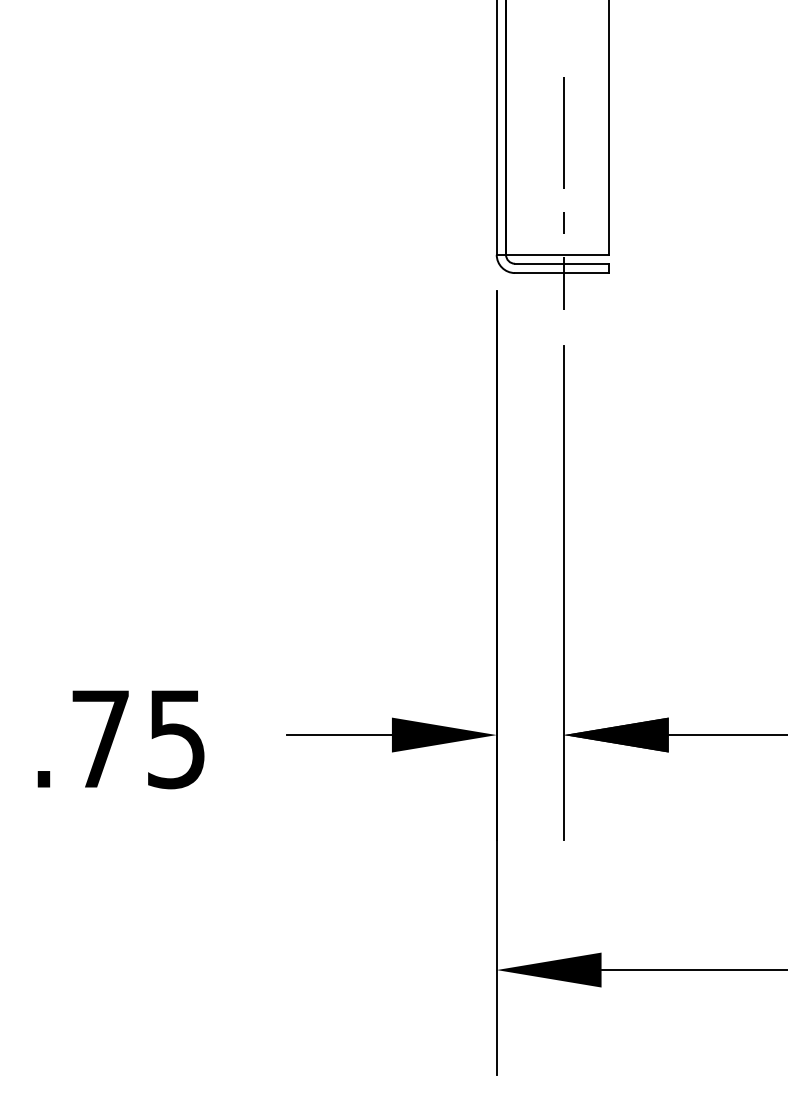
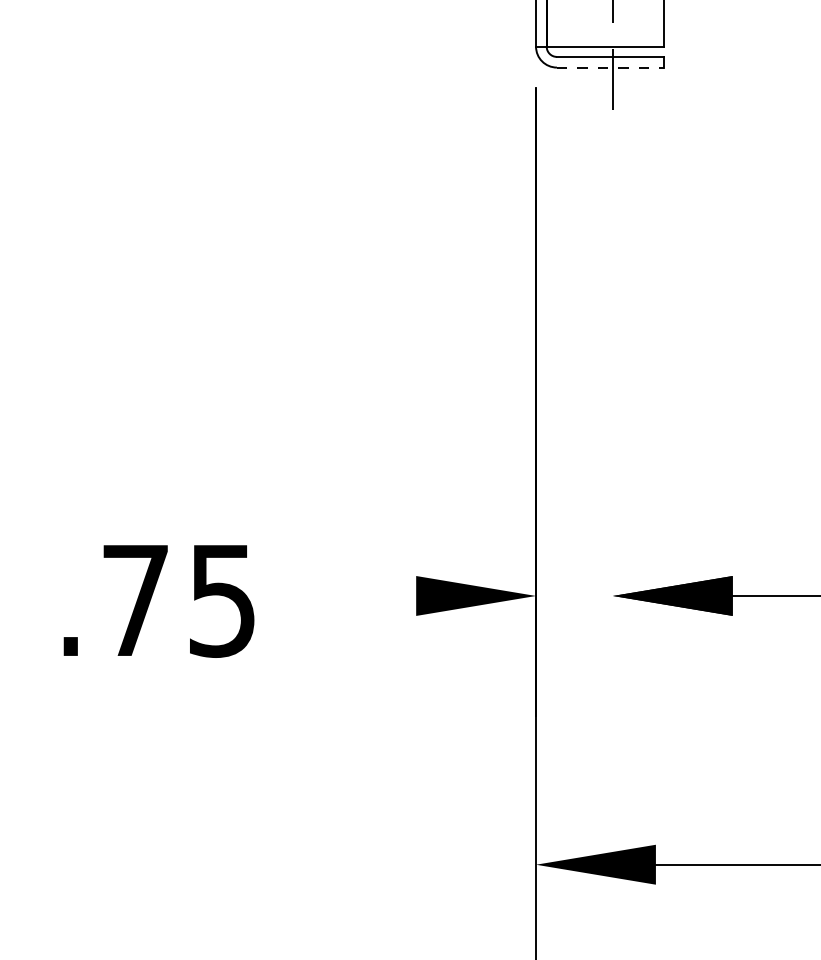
line: (561, 273) -> (610, 68), solid -> dashed
line: (563, 592) -> (612, 432), removed
line: (339, 735) -> (356, 596), removed
text: (120, 739) -> (158, 601), moved

